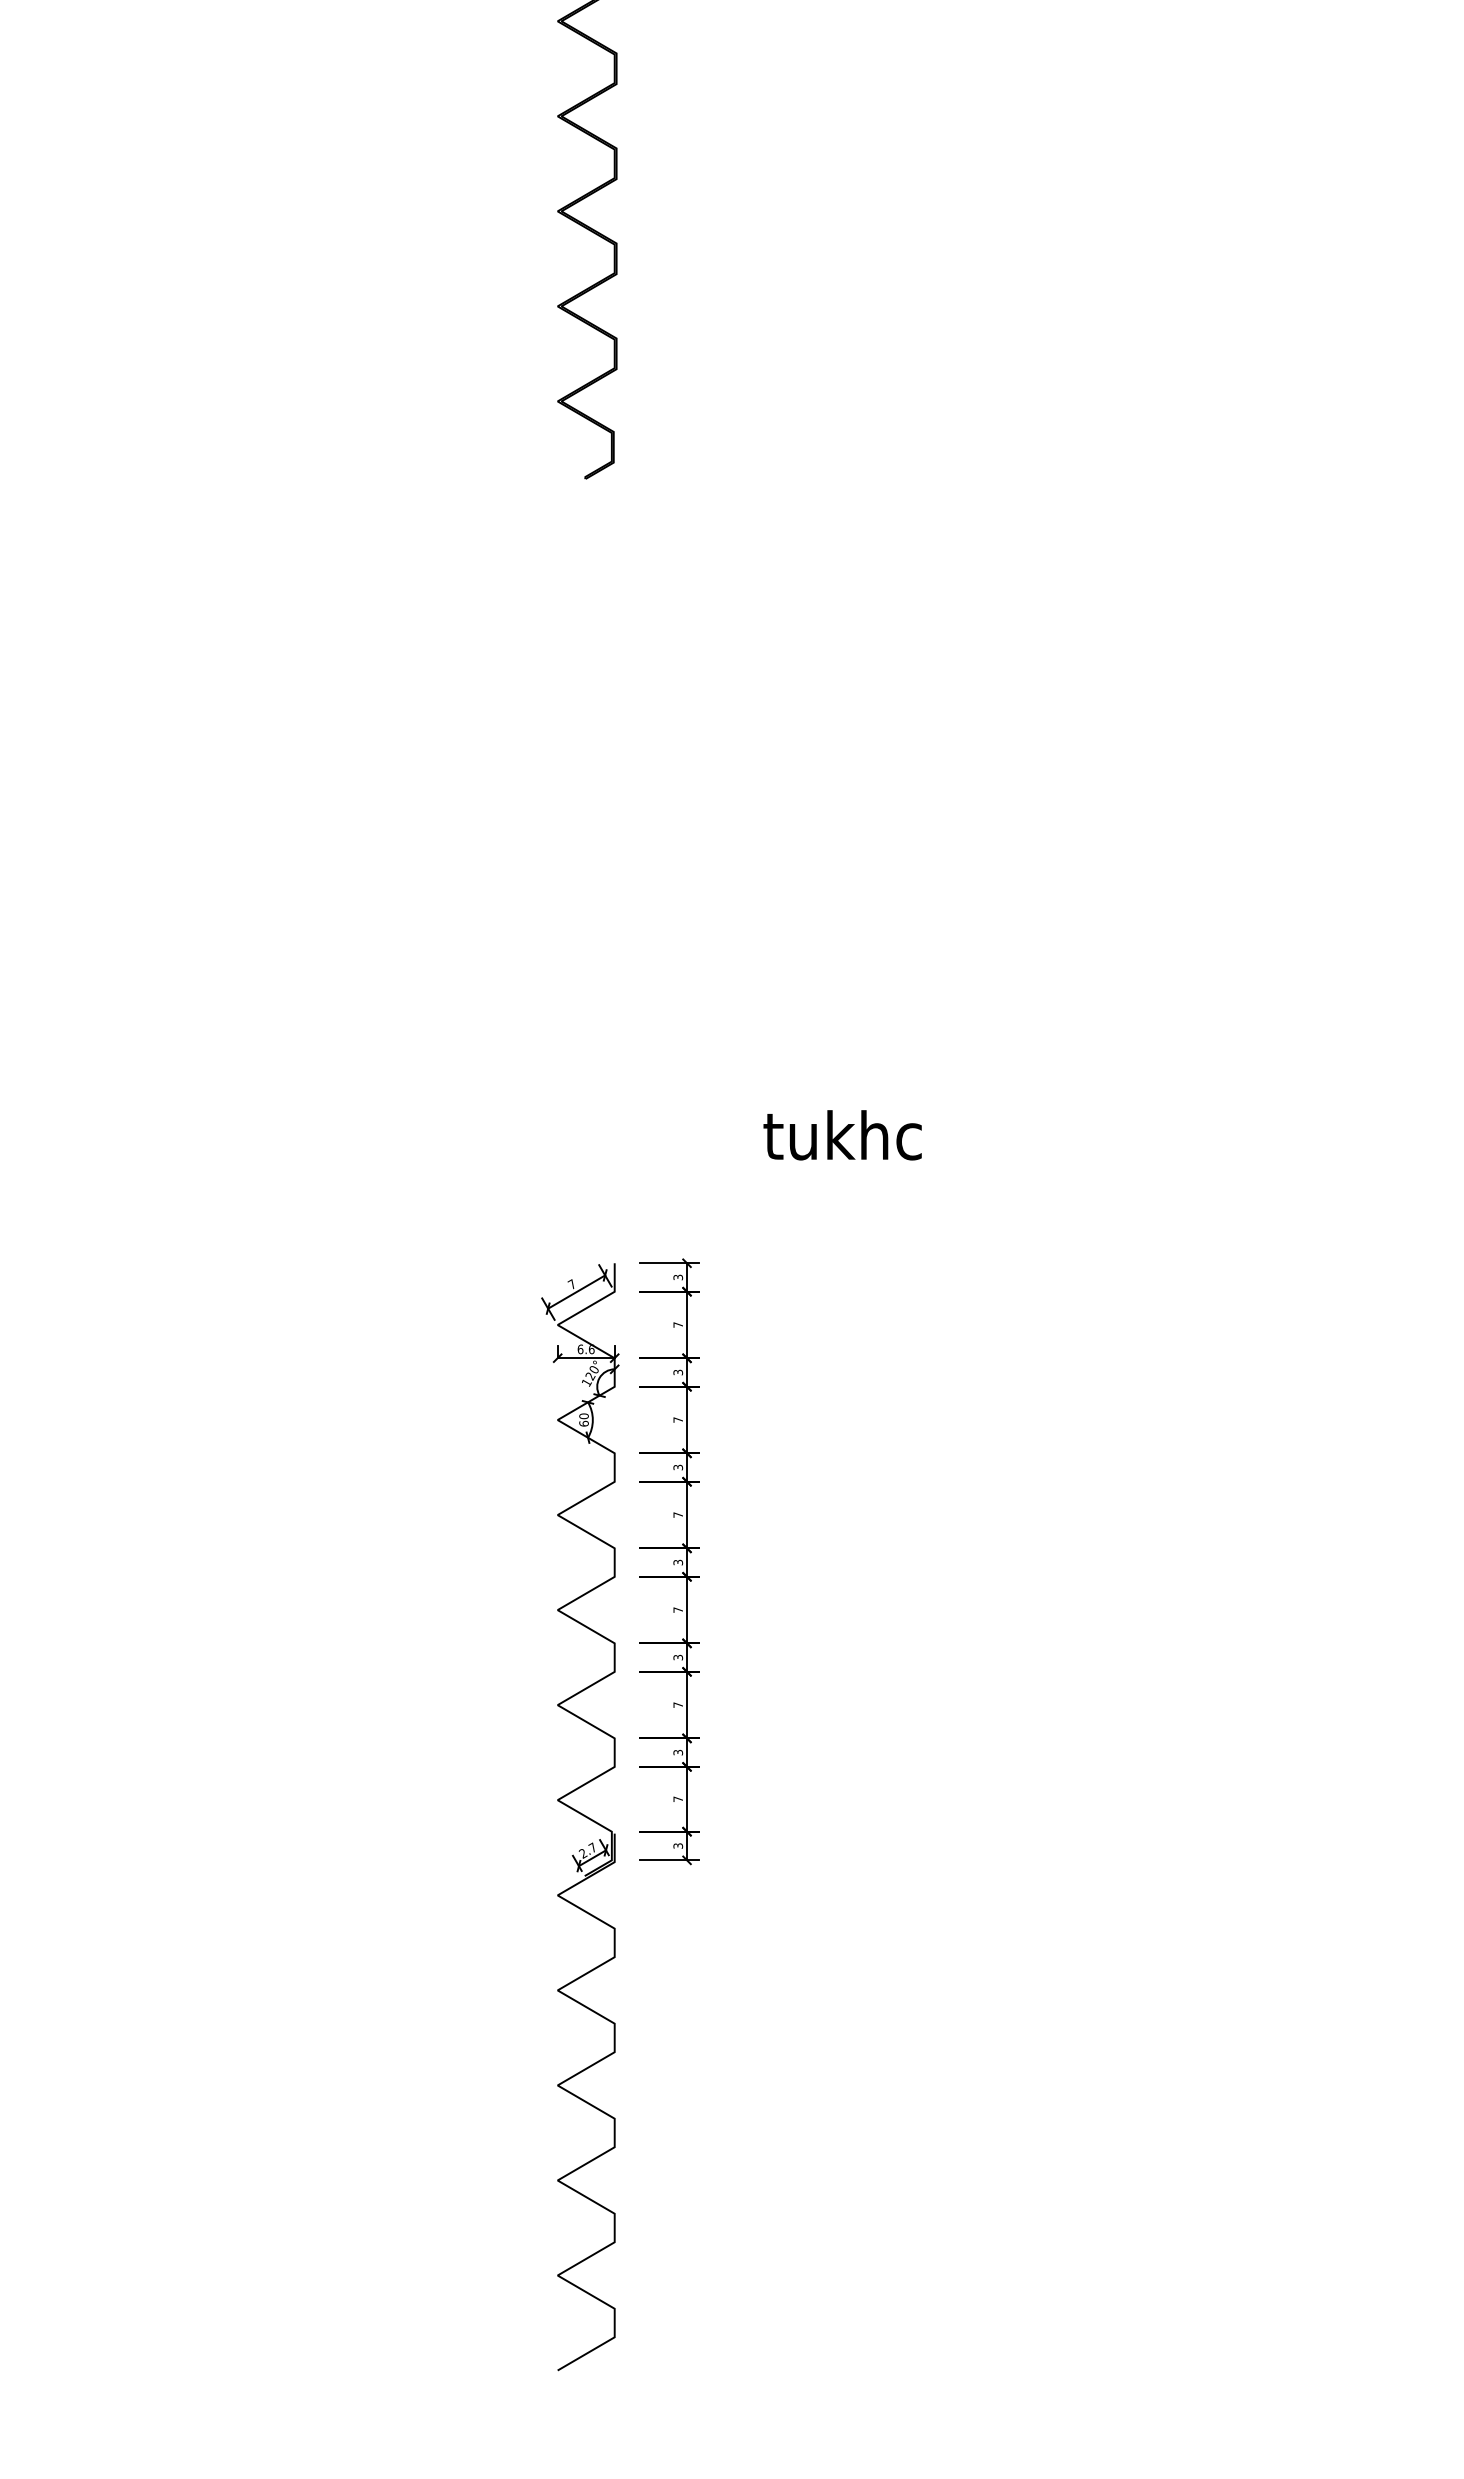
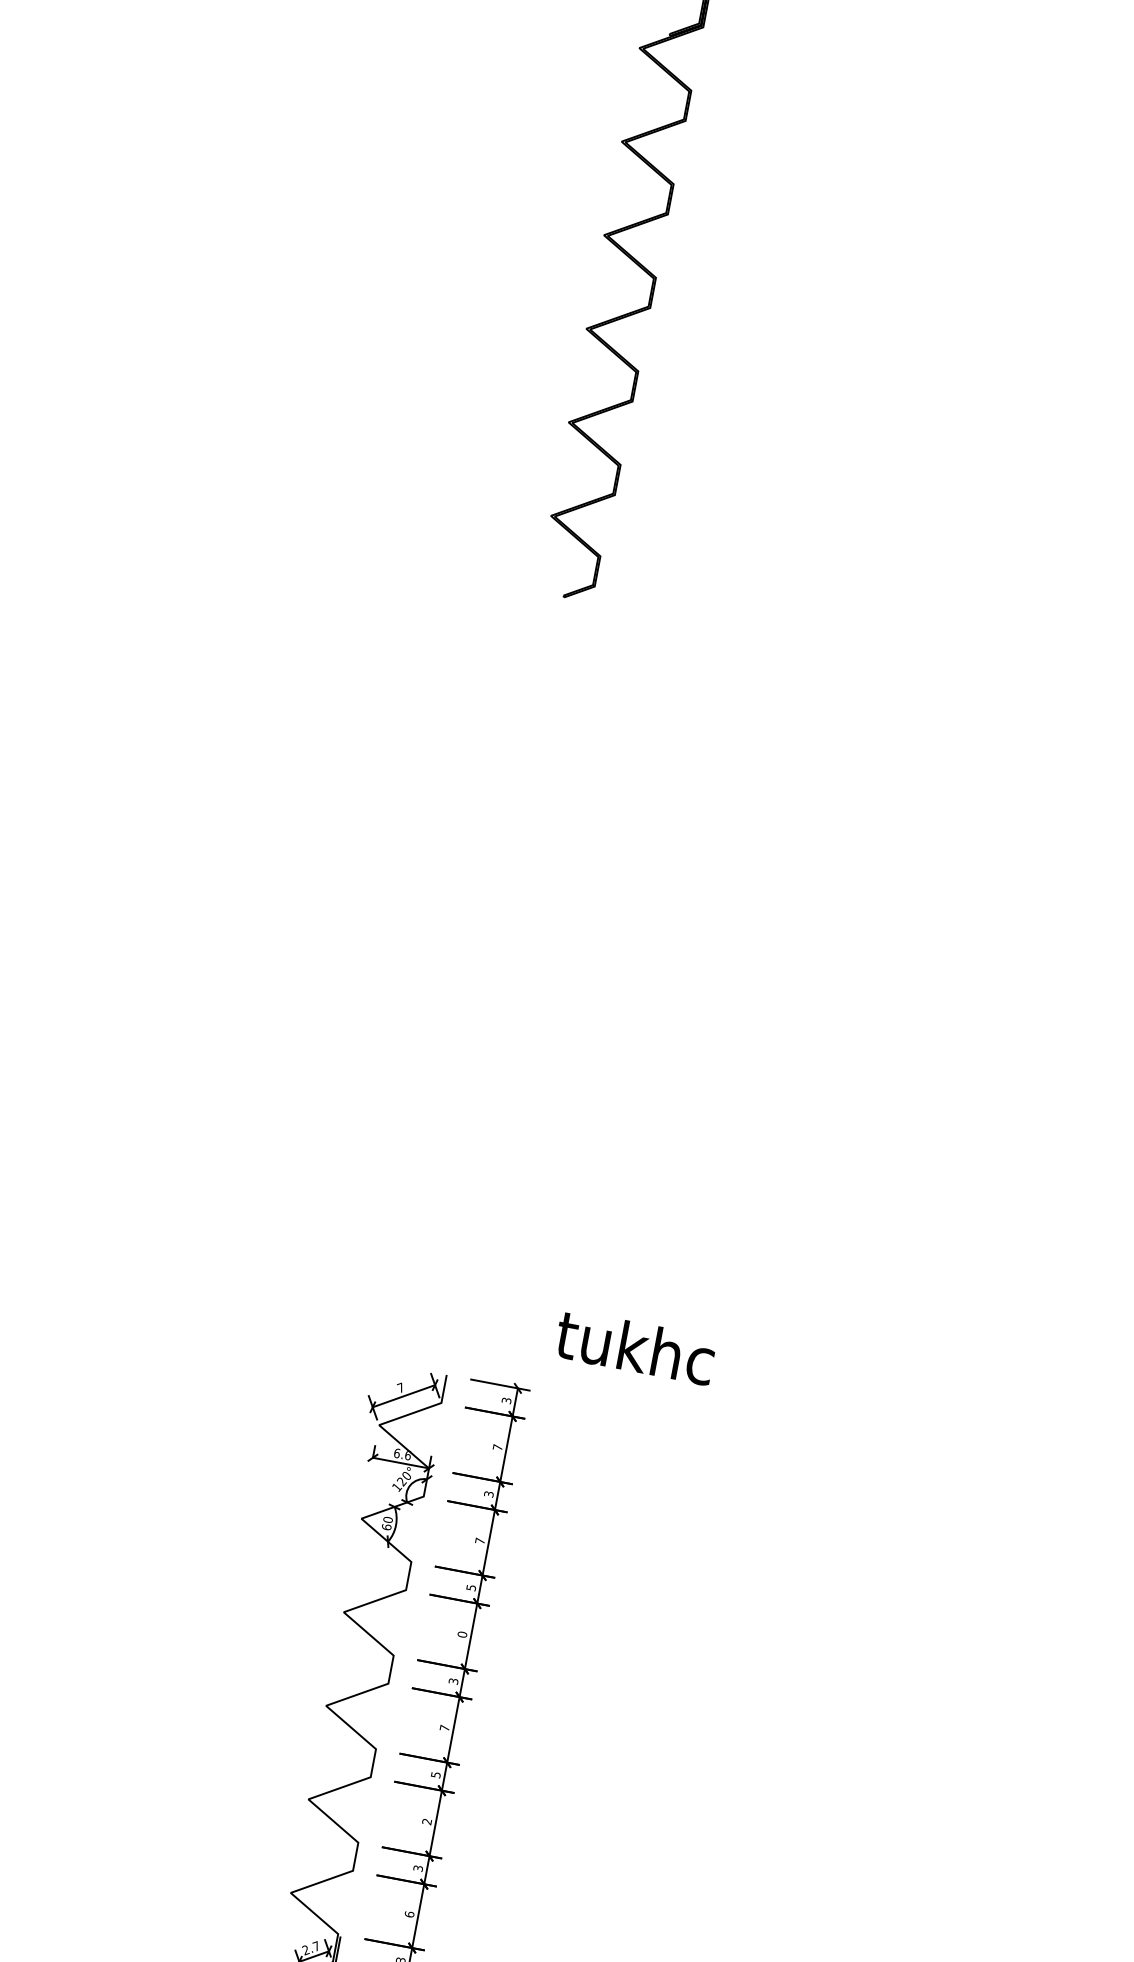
text: (842, 1135) -> (635, 1347), moved
text: (677, 1466) -> (470, 1586), 3 -> 5
text: (678, 1514) -> (462, 1634), 7 -> 0
text: (677, 1657) -> (435, 1774), 3 -> 5
text: (677, 1704) -> (426, 1821), 7 -> 2
text: (678, 1799) -> (409, 1914), 7 -> 6

